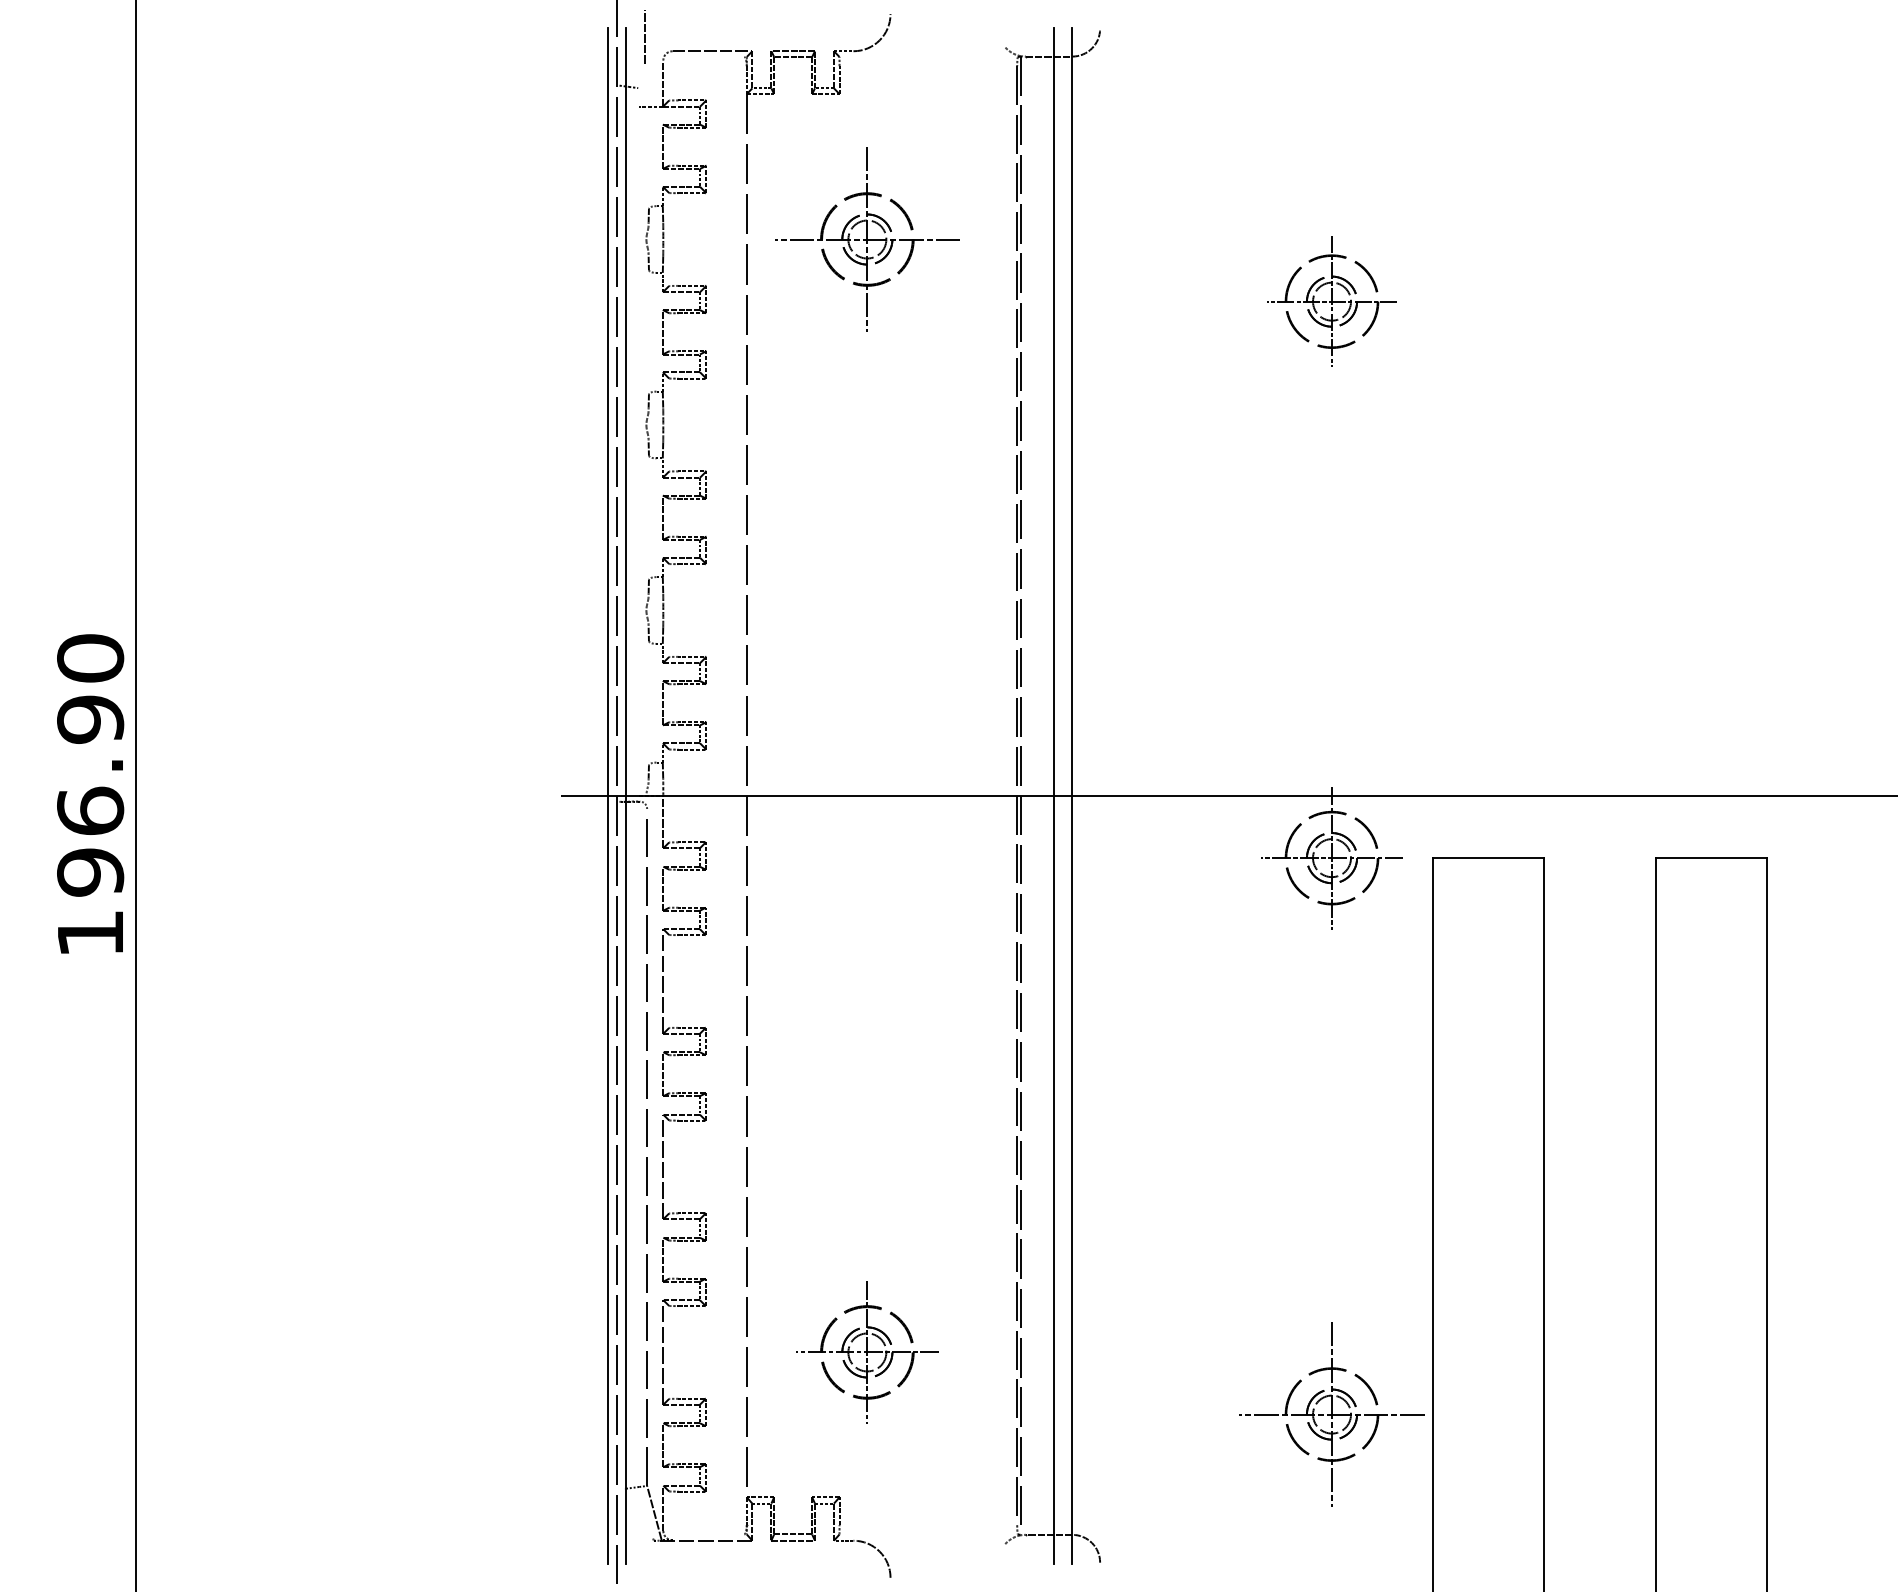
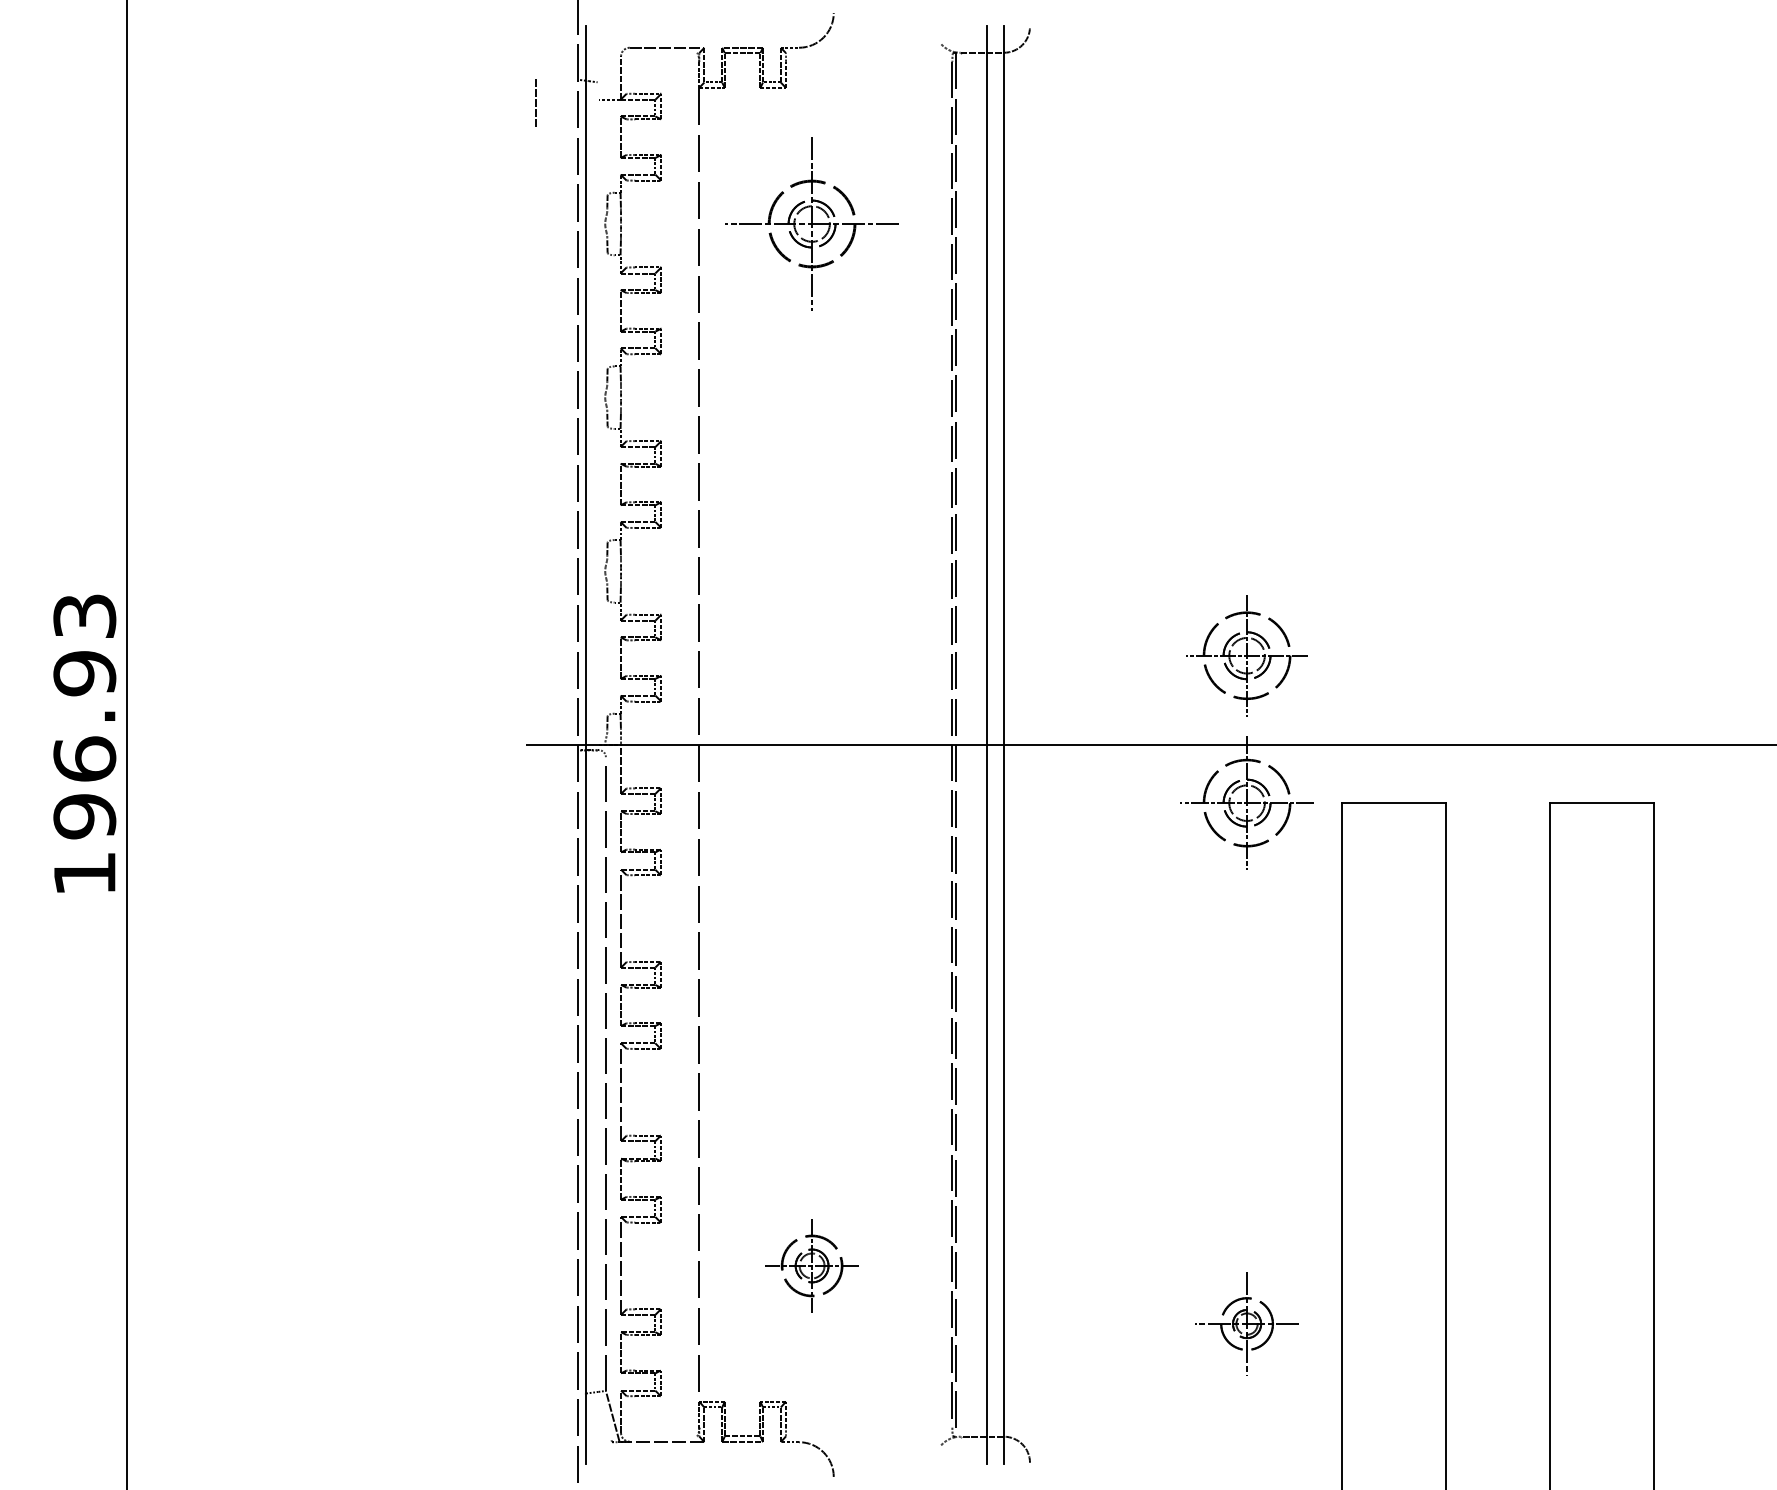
line: (644, 36) -> (536, 101), moved
part: (1331, 301) -> (1246, 655), moved
text: (90, 658) -> (84, 616), 196.90 -> 196.93
line: (607, 795) -> (568, 744), removed
part: (867, 1352) -> (812, 1265), size x0.7
part: (1331, 1414) -> (1246, 1324), size x0.6

